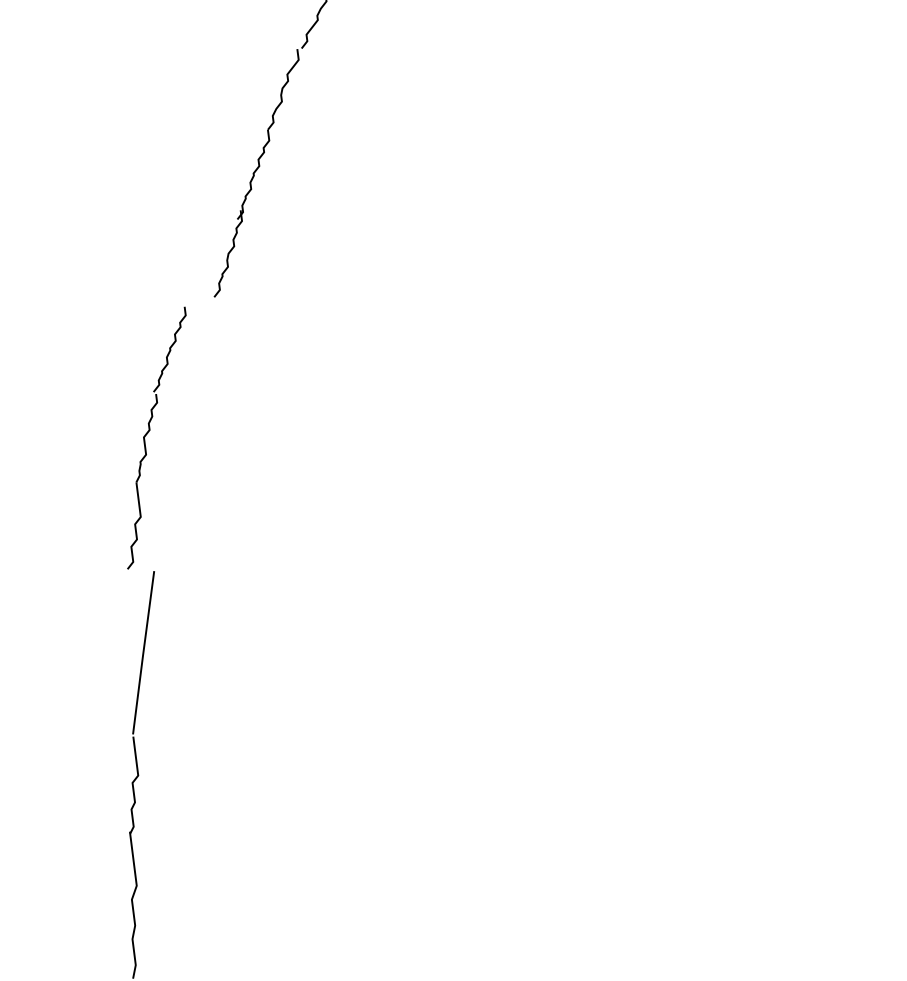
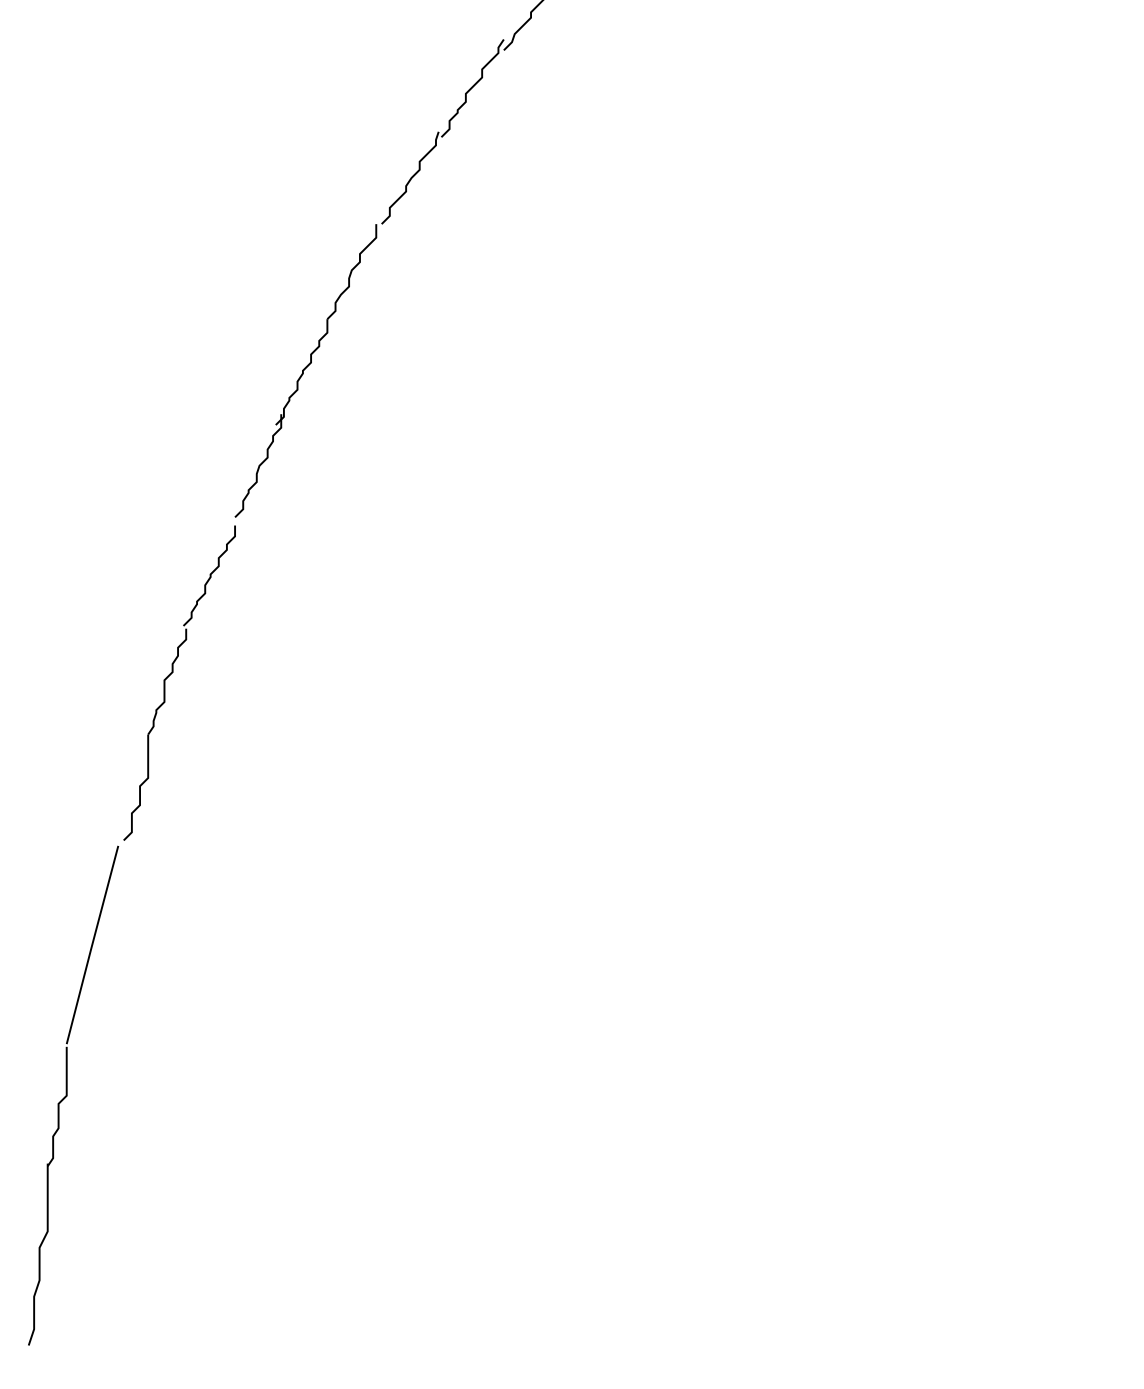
part: (148, 432) -> (171, 674), moved

